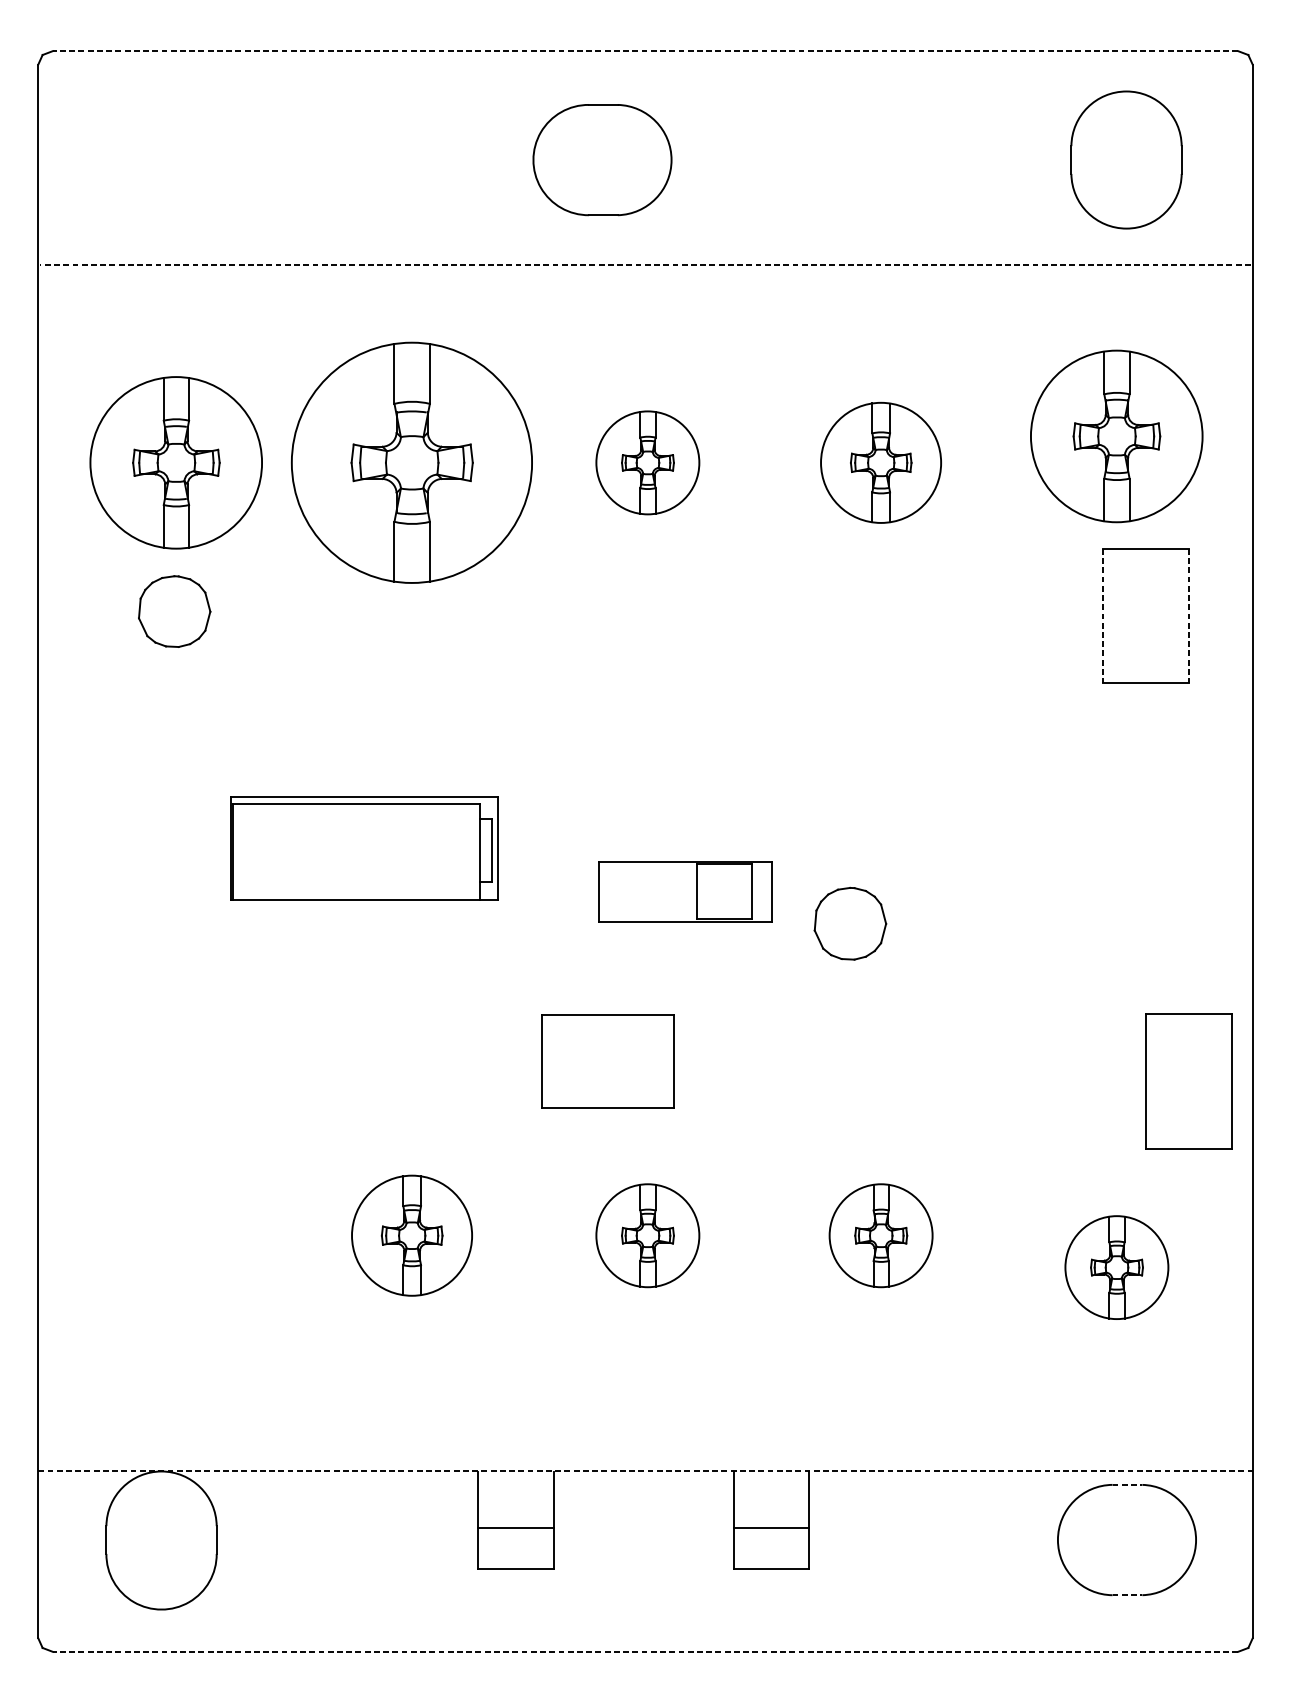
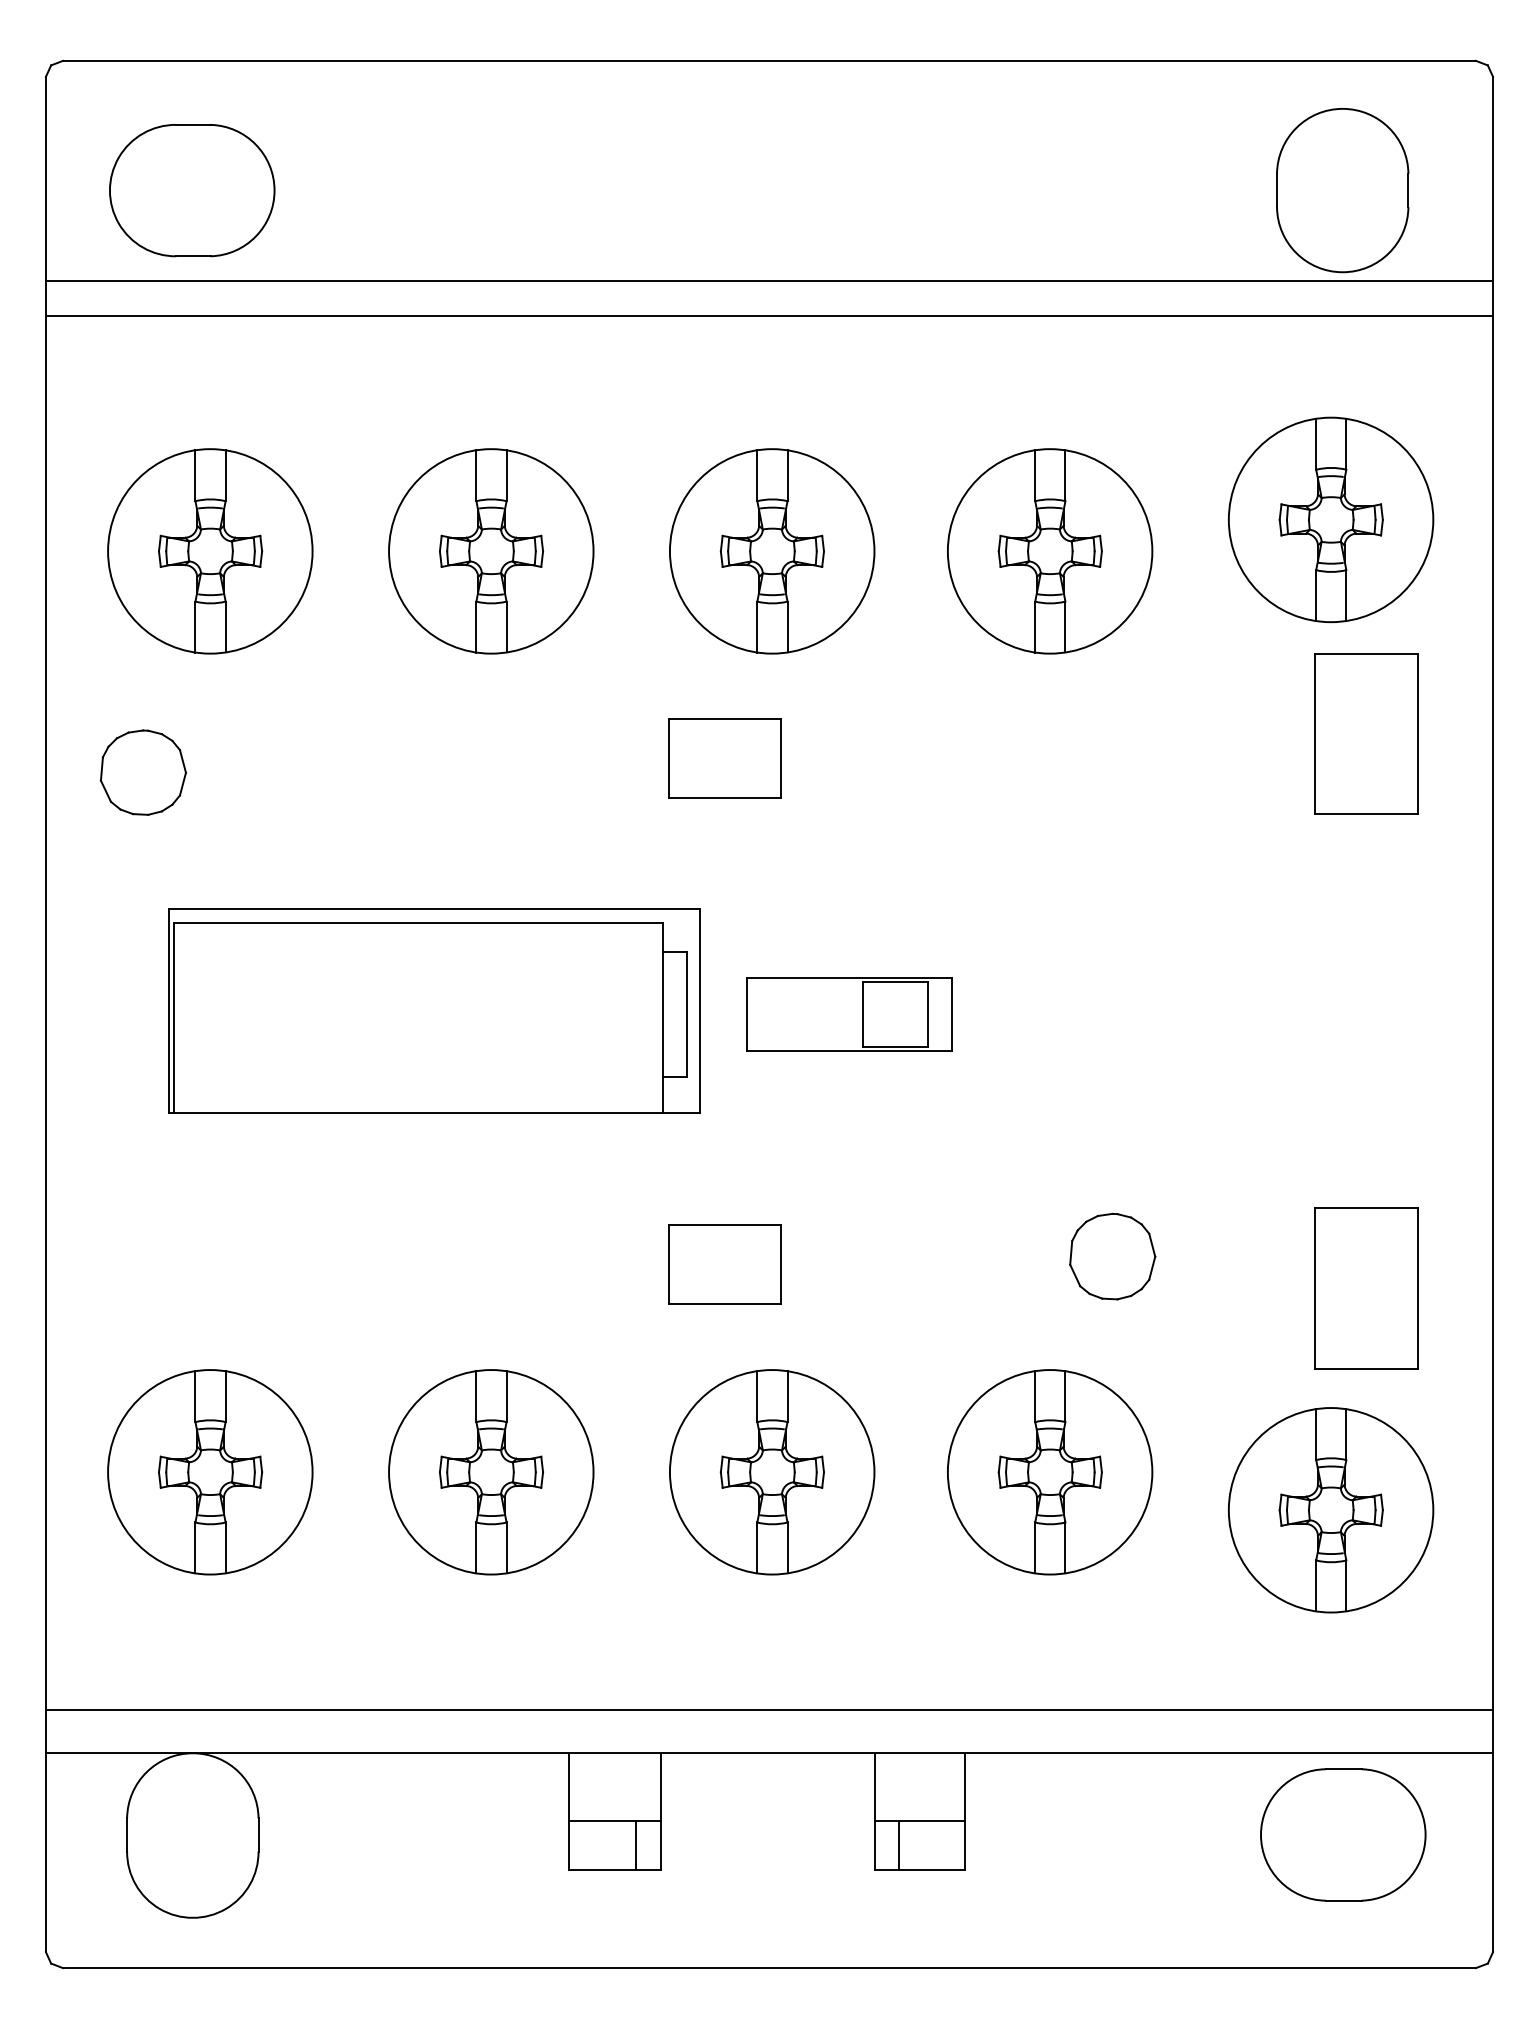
line: (644, 50) -> (768, 60), dashed -> solid
part: (602, 159) -> (192, 190), moved
line: (645, 236) -> (769, 281), added
line: (644, 264) -> (768, 315), dashed -> solid
part: (412, 462) -> (491, 551), size x0.71
part: (648, 462) -> (772, 551), size x1.67
part: (881, 462) -> (1050, 551), size x1.43
part: (173, 611) -> (142, 772), moved
line: (1102, 615) -> (1314, 733), dashed -> solid
line: (1189, 615) -> (1417, 733), dashed -> solid
part: (607, 636) -> (724, 758), added
part: (364, 848) -> (434, 1010), size x1.67
part: (685, 891) -> (849, 1014), moved
part: (850, 923) -> (1112, 1256), moved
part: (607, 1061) -> (724, 1264), size x0.71
part: (1189, 1081) -> (1366, 1288), moved
part: (176, 1235) -> (210, 1472), added
part: (412, 1235) -> (491, 1472), size x1.43
part: (648, 1235) -> (772, 1472), size x1.67
part: (881, 1235) -> (1050, 1472), size x1.67
part: (1117, 1267) -> (1331, 1510), size x1.67
line: (645, 1434) -> (769, 1709), added
line: (645, 1471) -> (769, 1753), dashed -> solid
line: (1127, 1485) -> (1343, 1769), dashed -> solid
line: (533, 1548) -> (635, 1844), added
line: (753, 1548) -> (898, 1844), added
line: (1127, 1595) -> (1343, 1900), dashed -> solid
line: (644, 1652) -> (768, 1968), dashed -> solid

